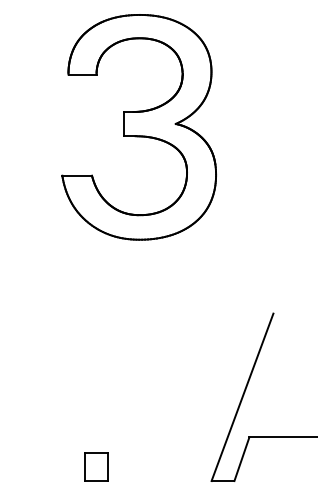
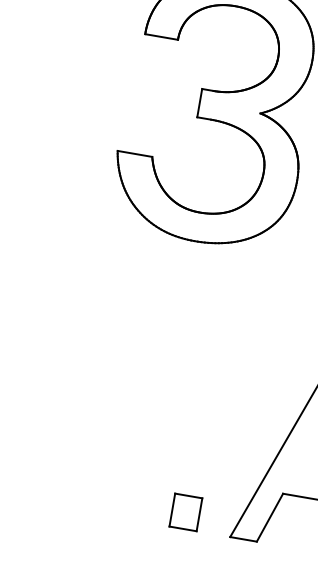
part: (96, 466) -> (186, 512), moved

